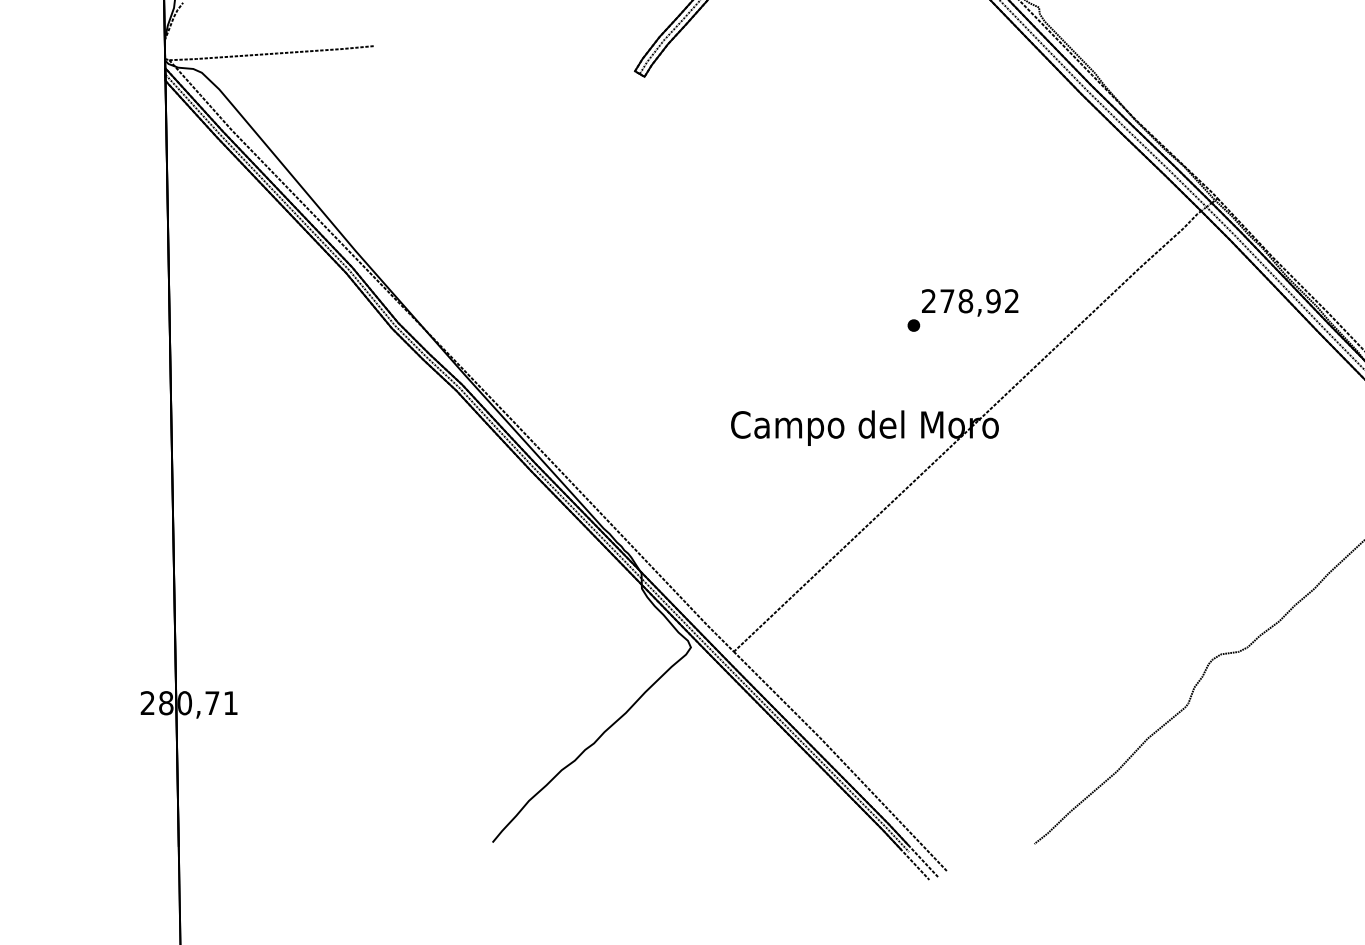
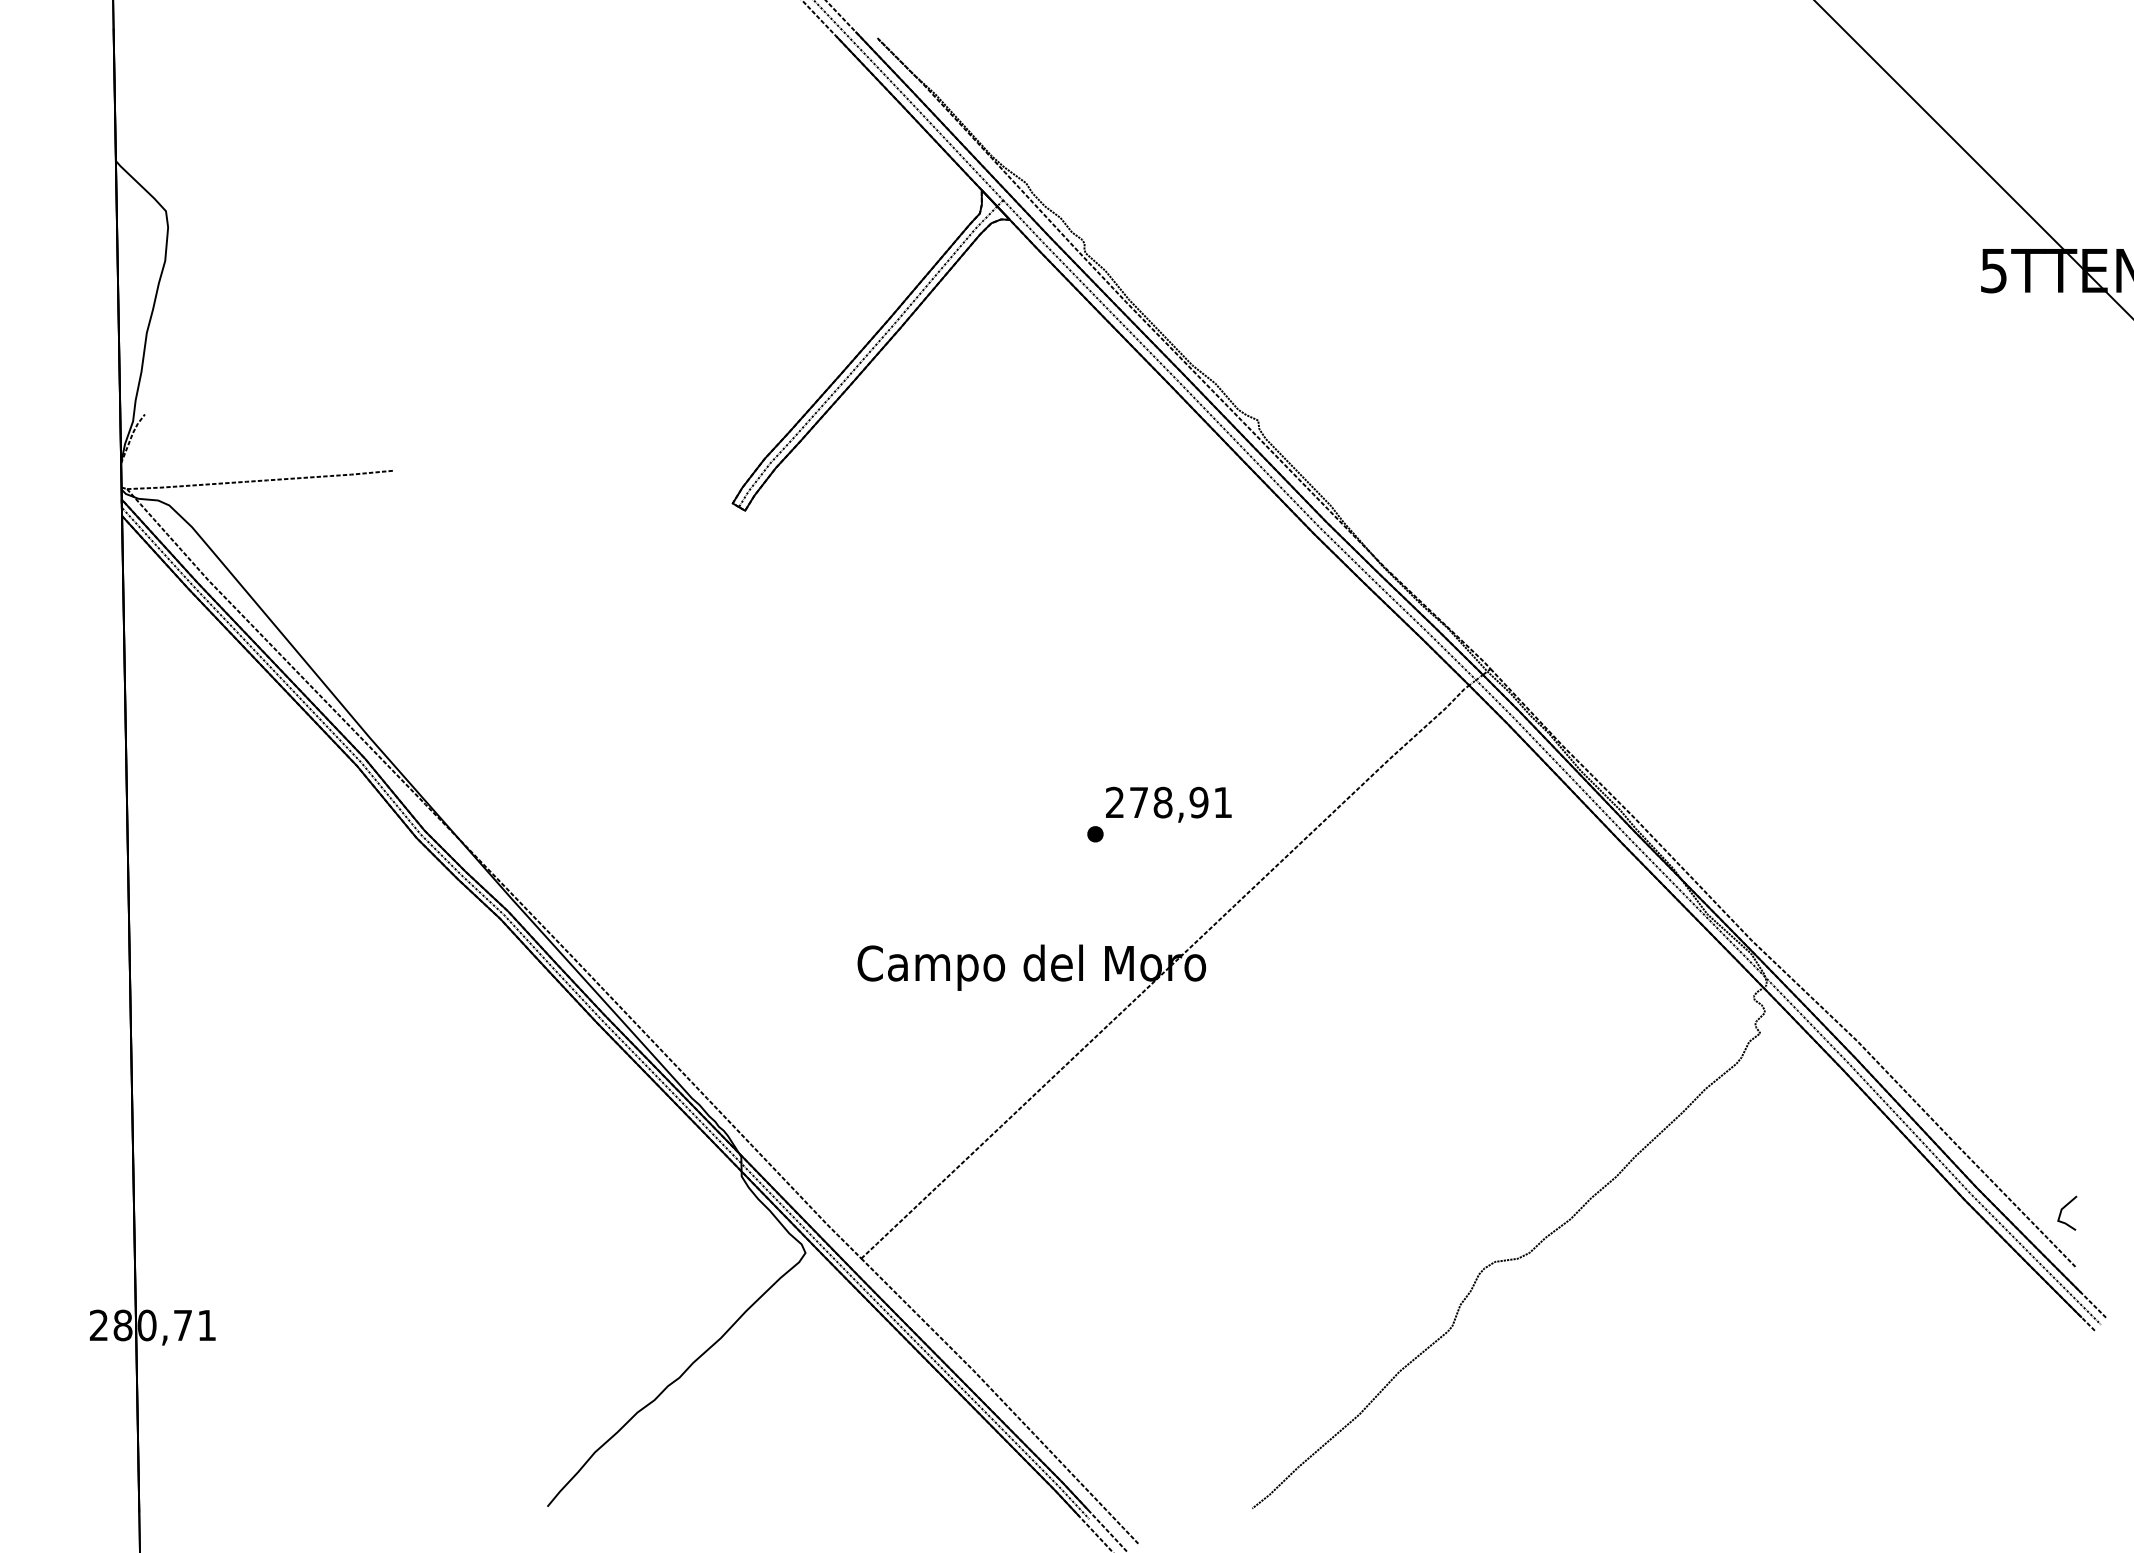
text: (1011, 300) -> (1222, 801), 278,92 -> 278,91

